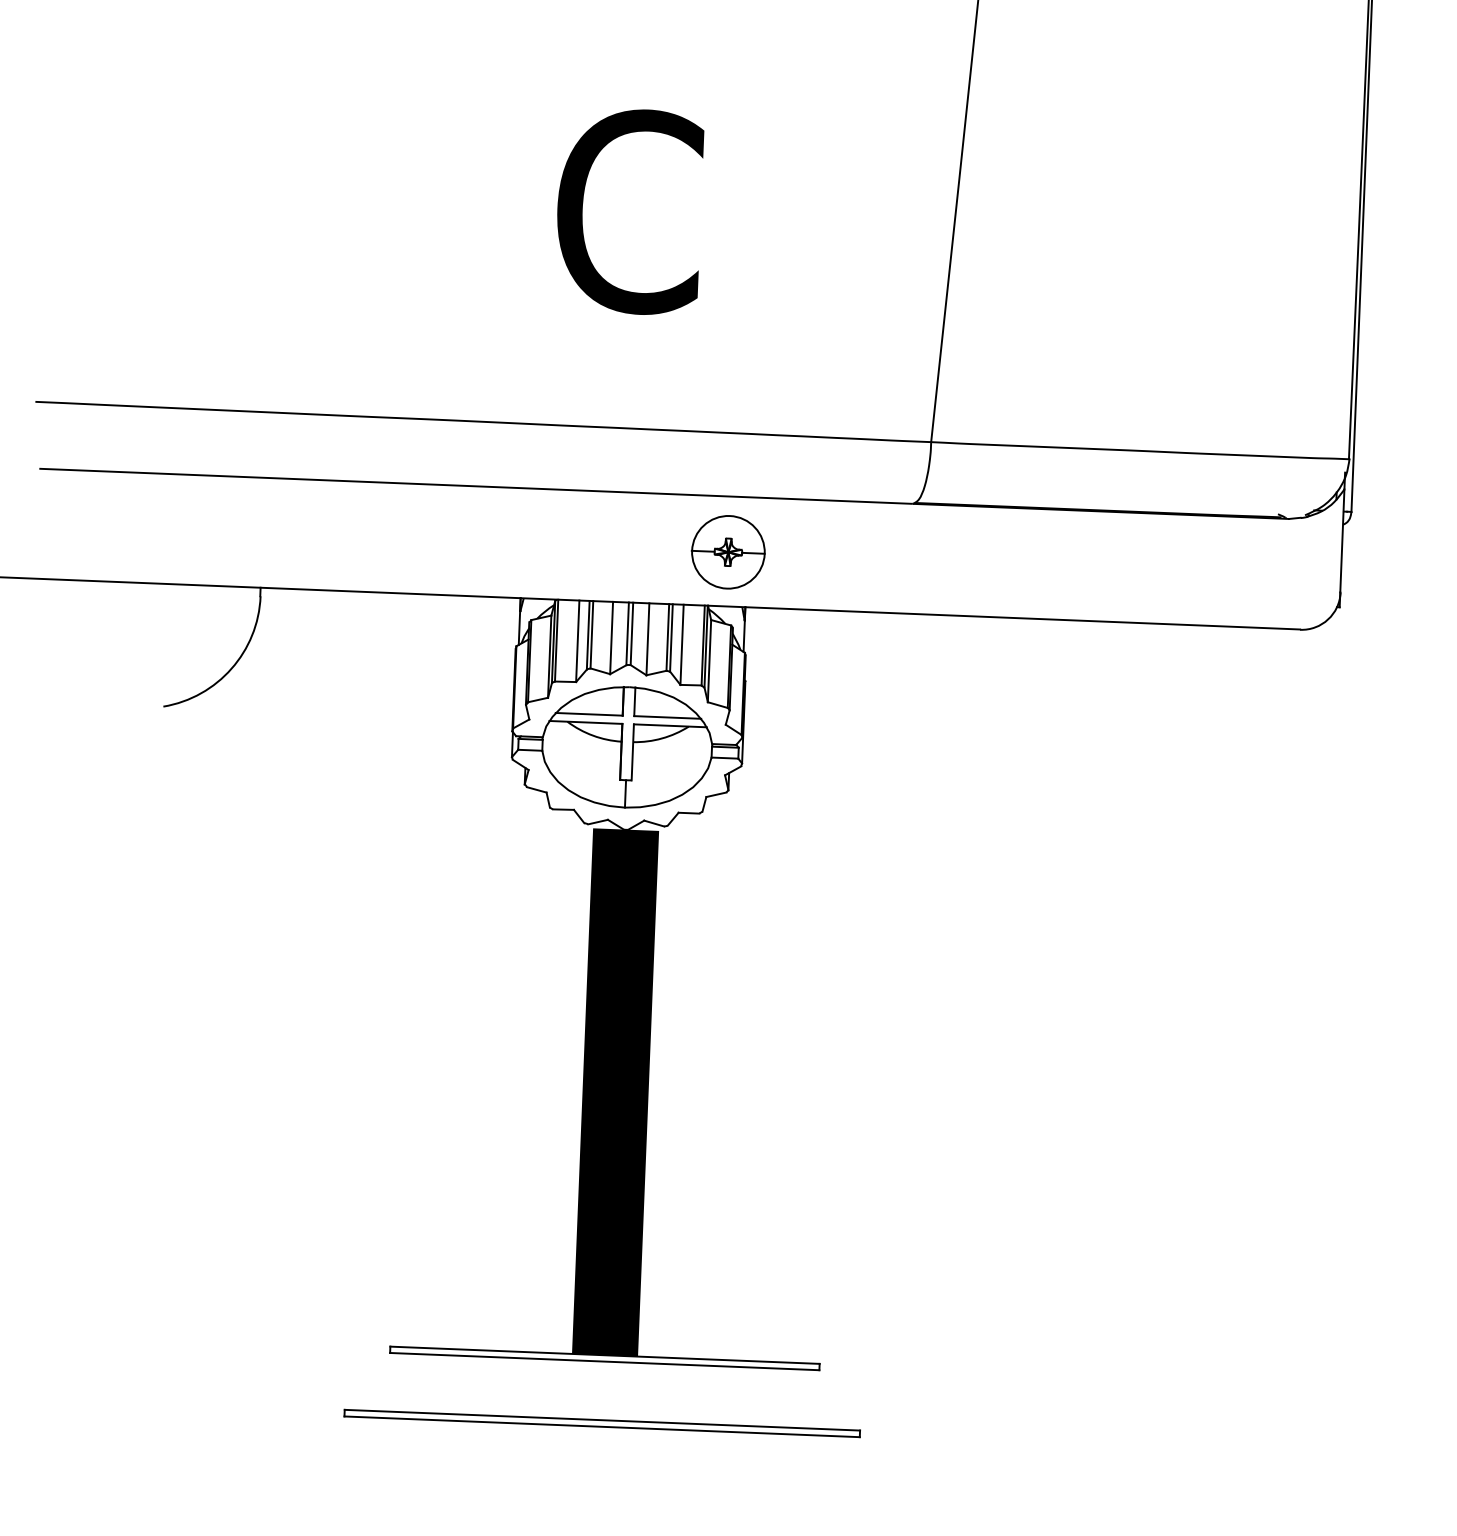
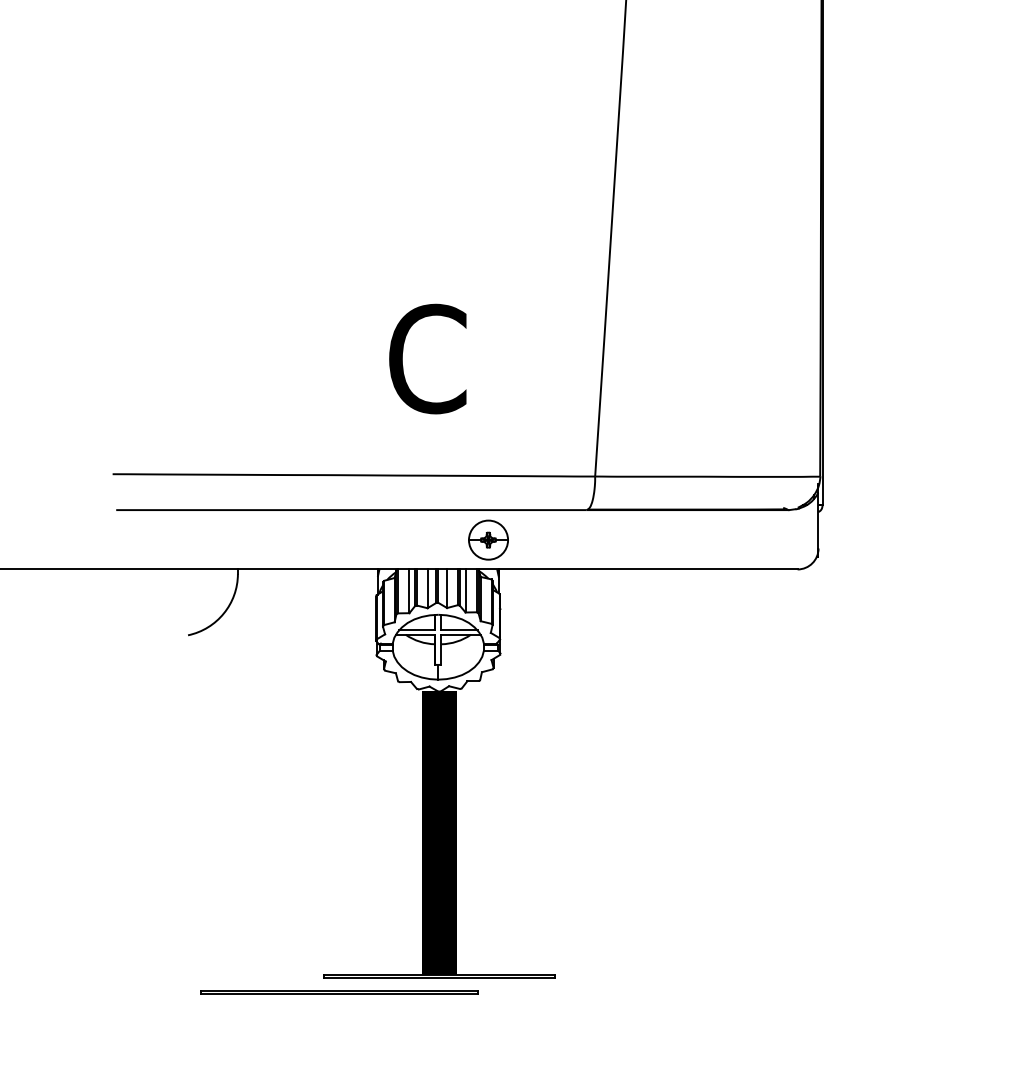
line: (602, 1422) -> (339, 991), moved

